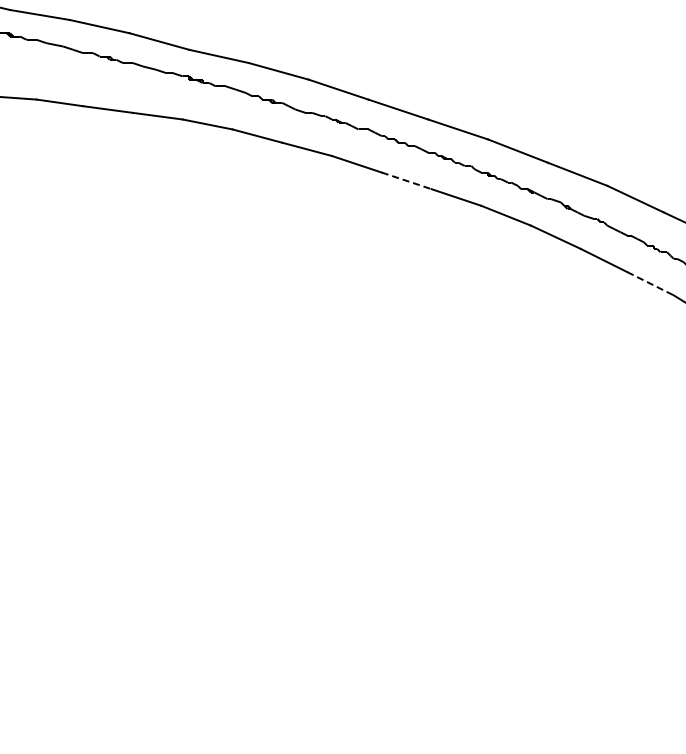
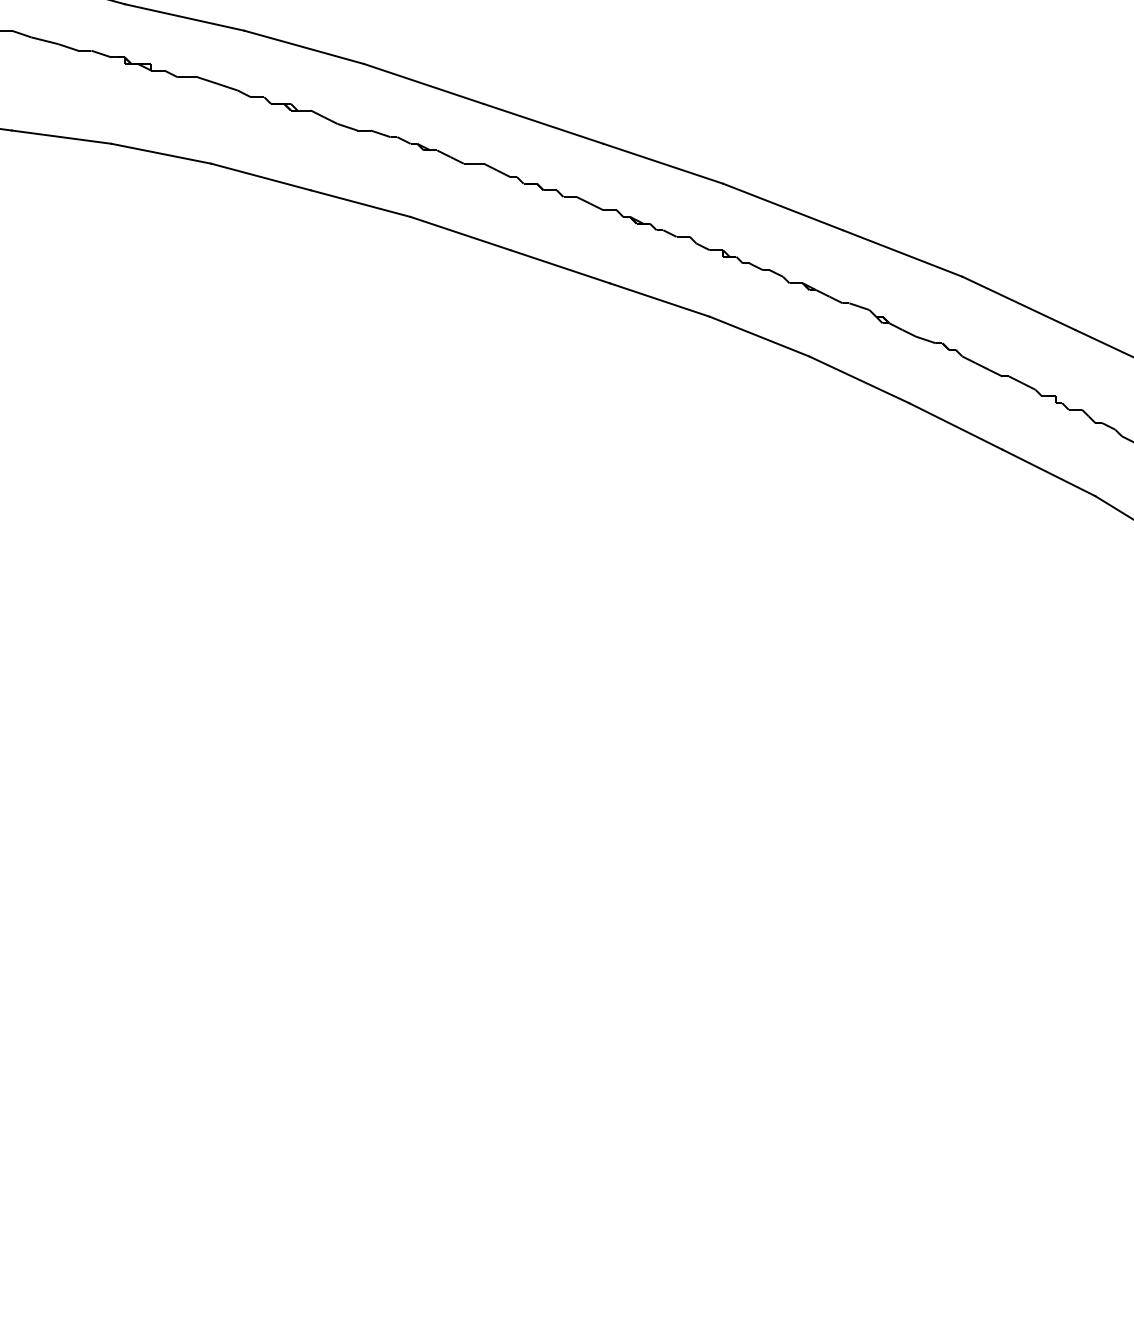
line: (407, 181) -> (561, 268), dashed -> solid
line: (650, 283) -> (1048, 472), dashed -> solid

